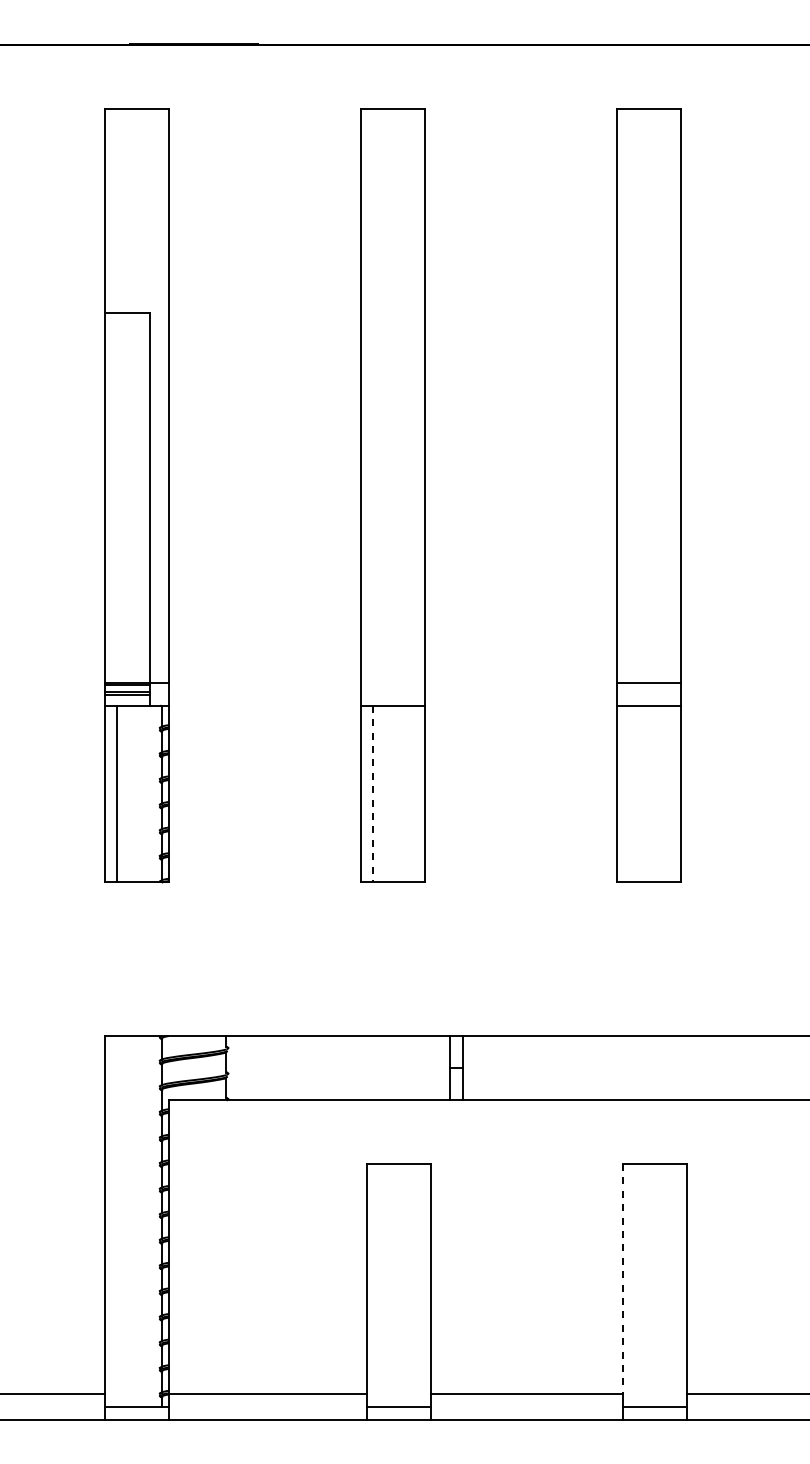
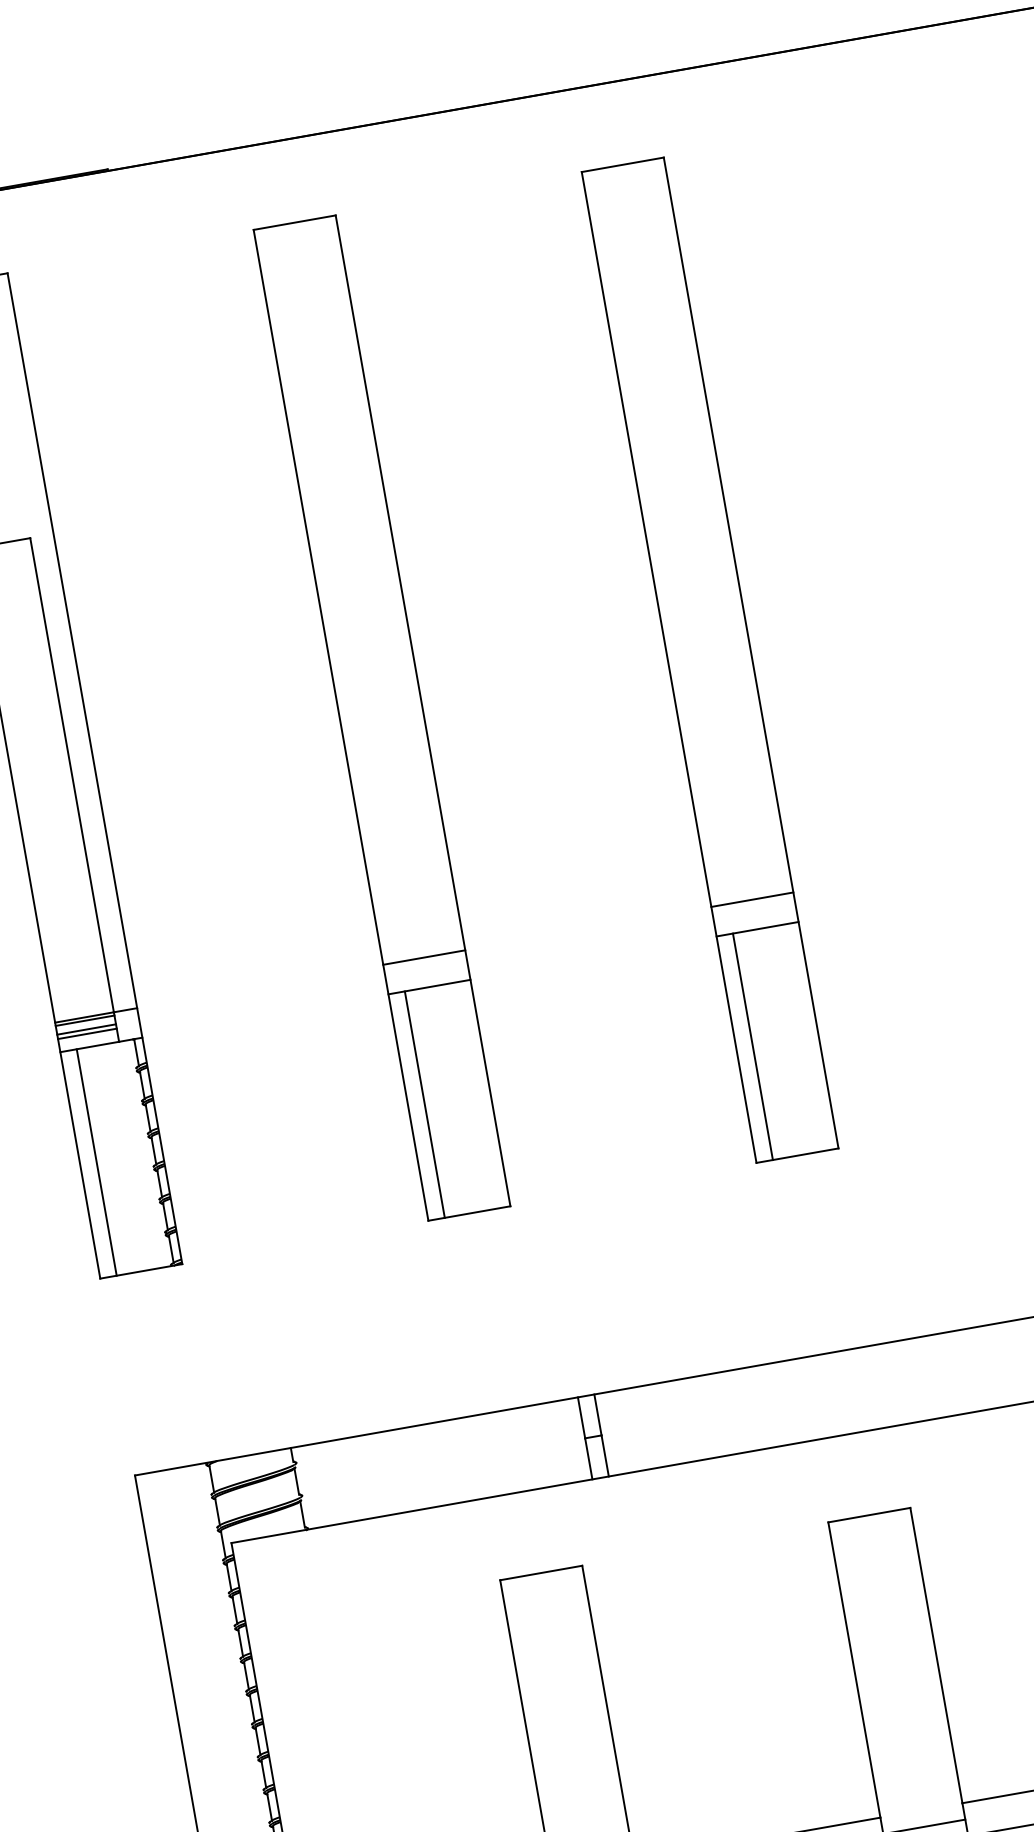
line: (392, 682) -> (424, 957), added
line: (629, 793) -> (752, 1046), added
line: (373, 794) -> (425, 1105), dashed -> solid
line: (622, 1279) -> (853, 1670), dashed -> solid

